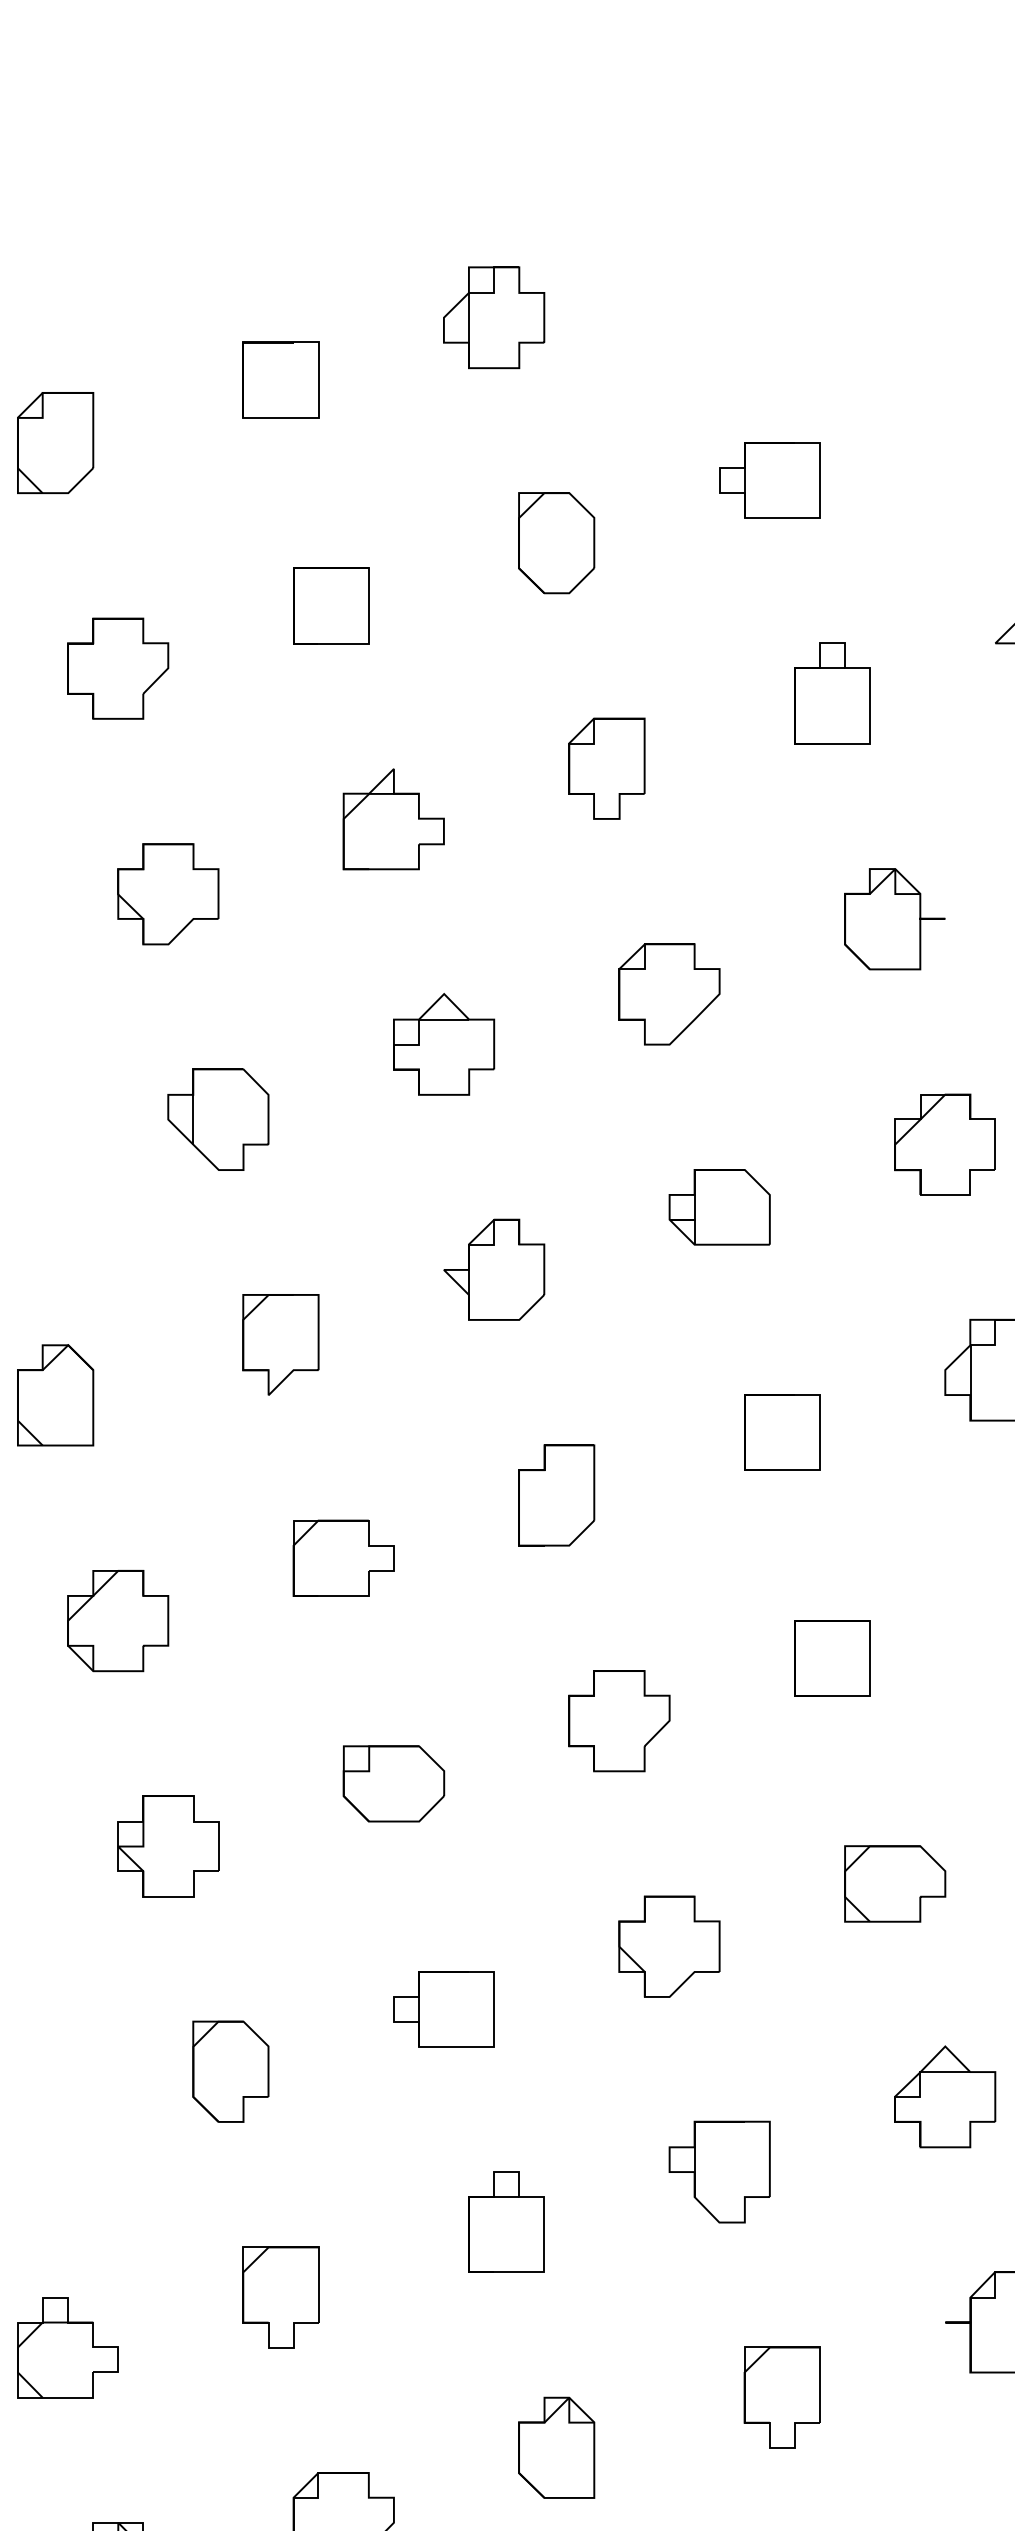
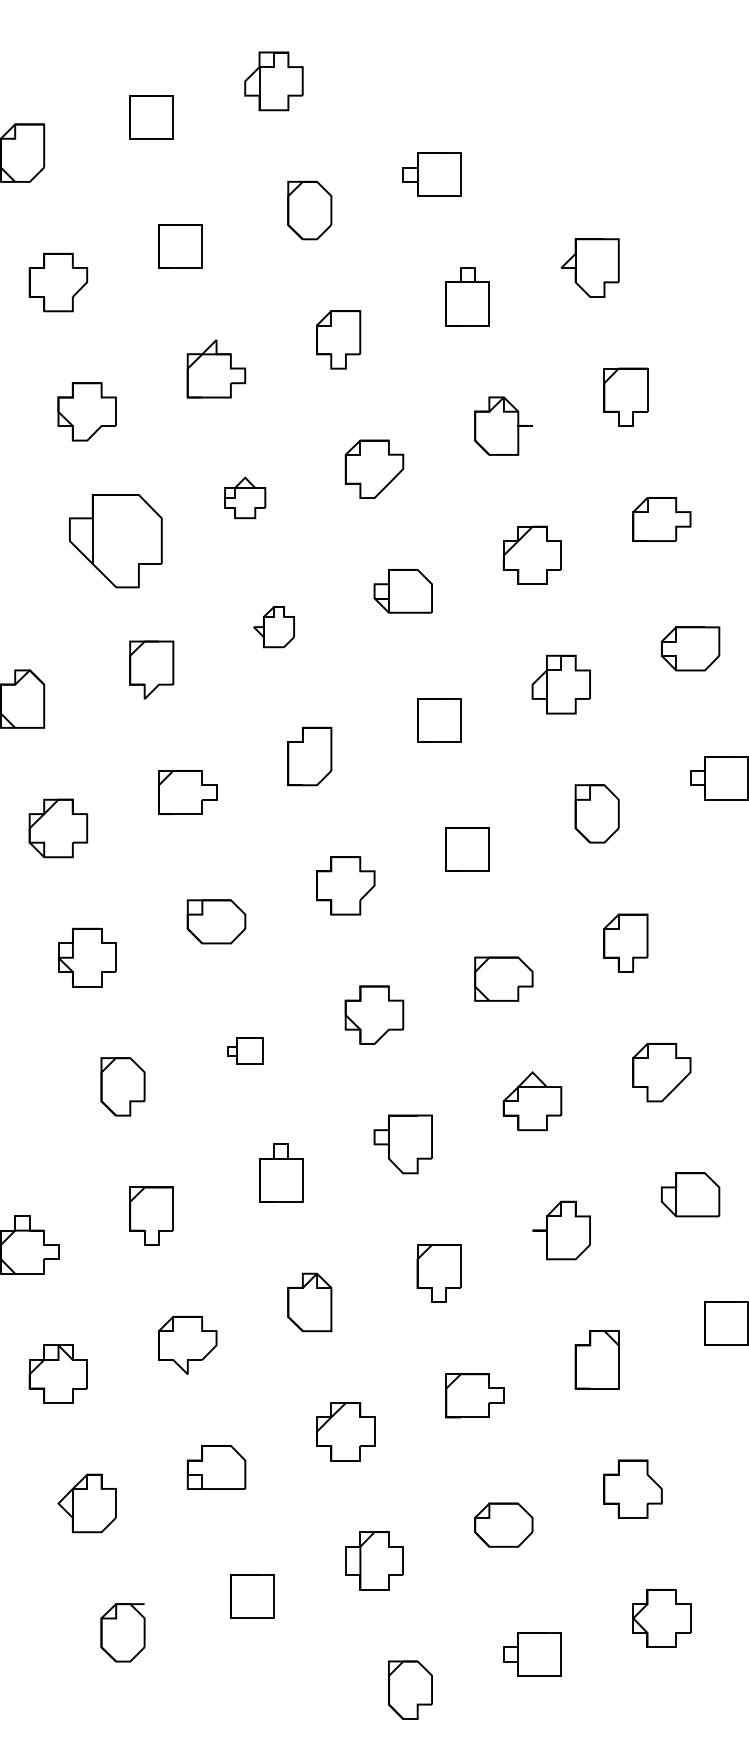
part: (442, 1043) -> (244, 497), size x0.7
part: (217, 1118) -> (115, 540), size x1.6
part: (493, 1268) -> (273, 626), size x0.7
part: (444, 2010) -> (245, 1051), size x0.6

